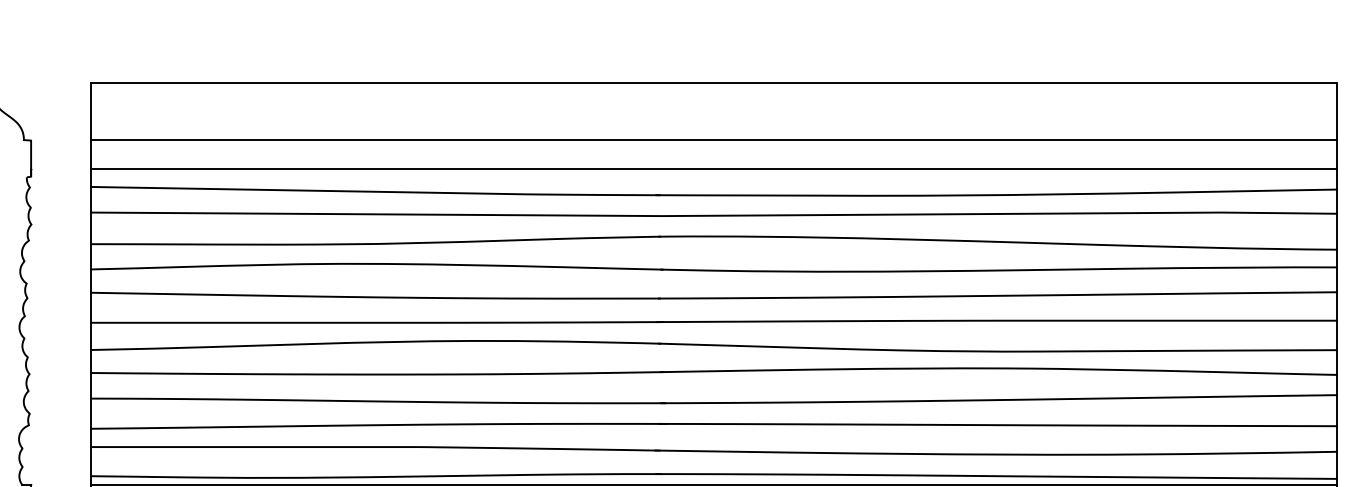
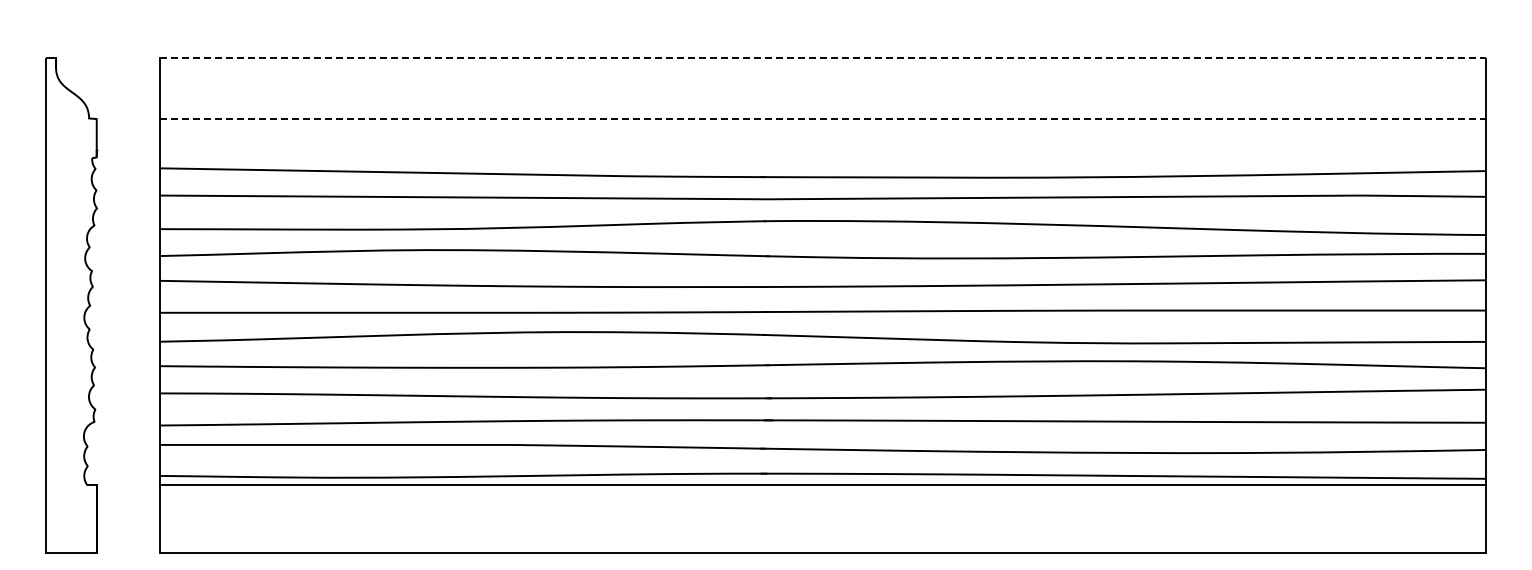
line: (714, 82) -> (823, 57), solid -> dashed
line: (714, 140) -> (823, 118), solid -> dashed
line: (714, 169) -> (823, 149), removed

